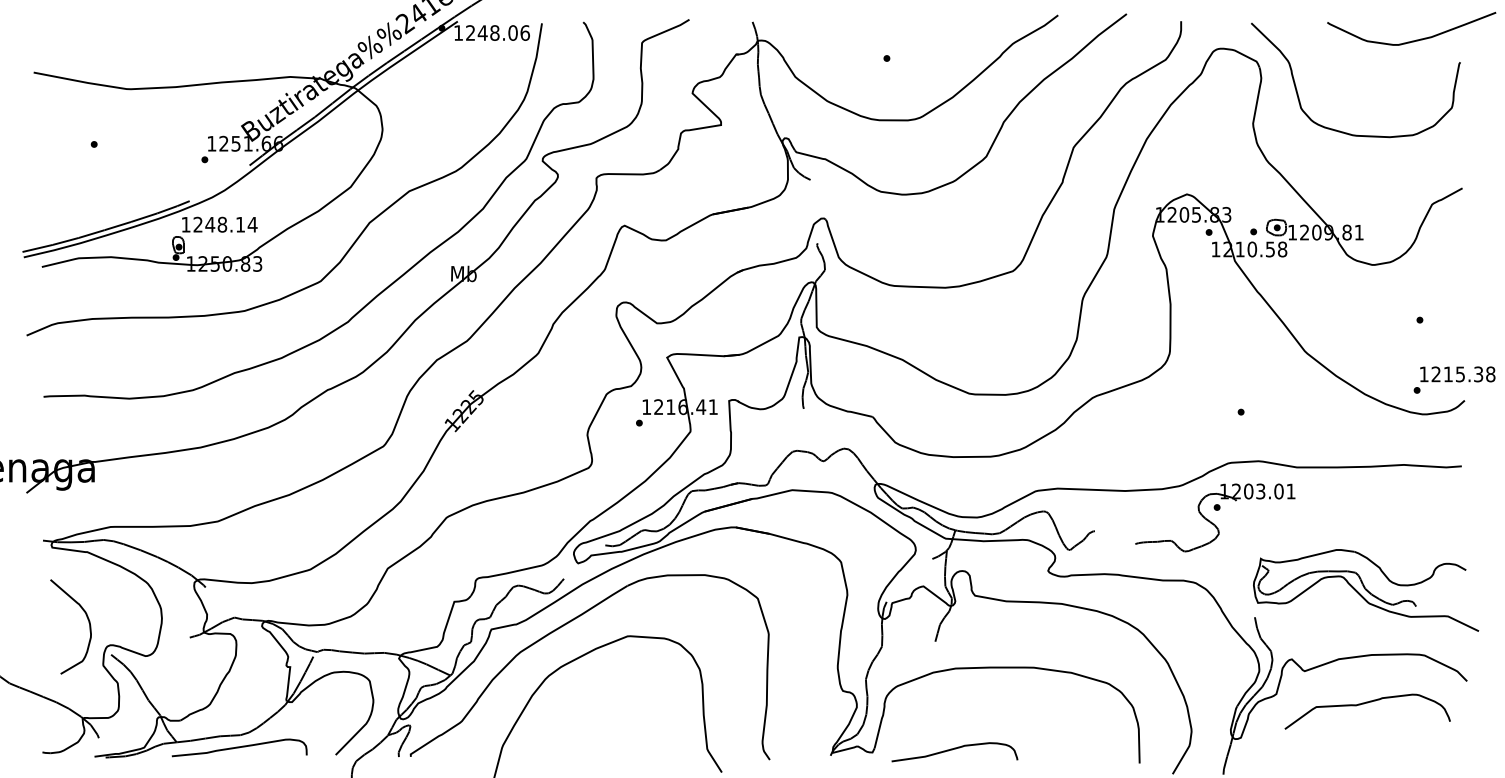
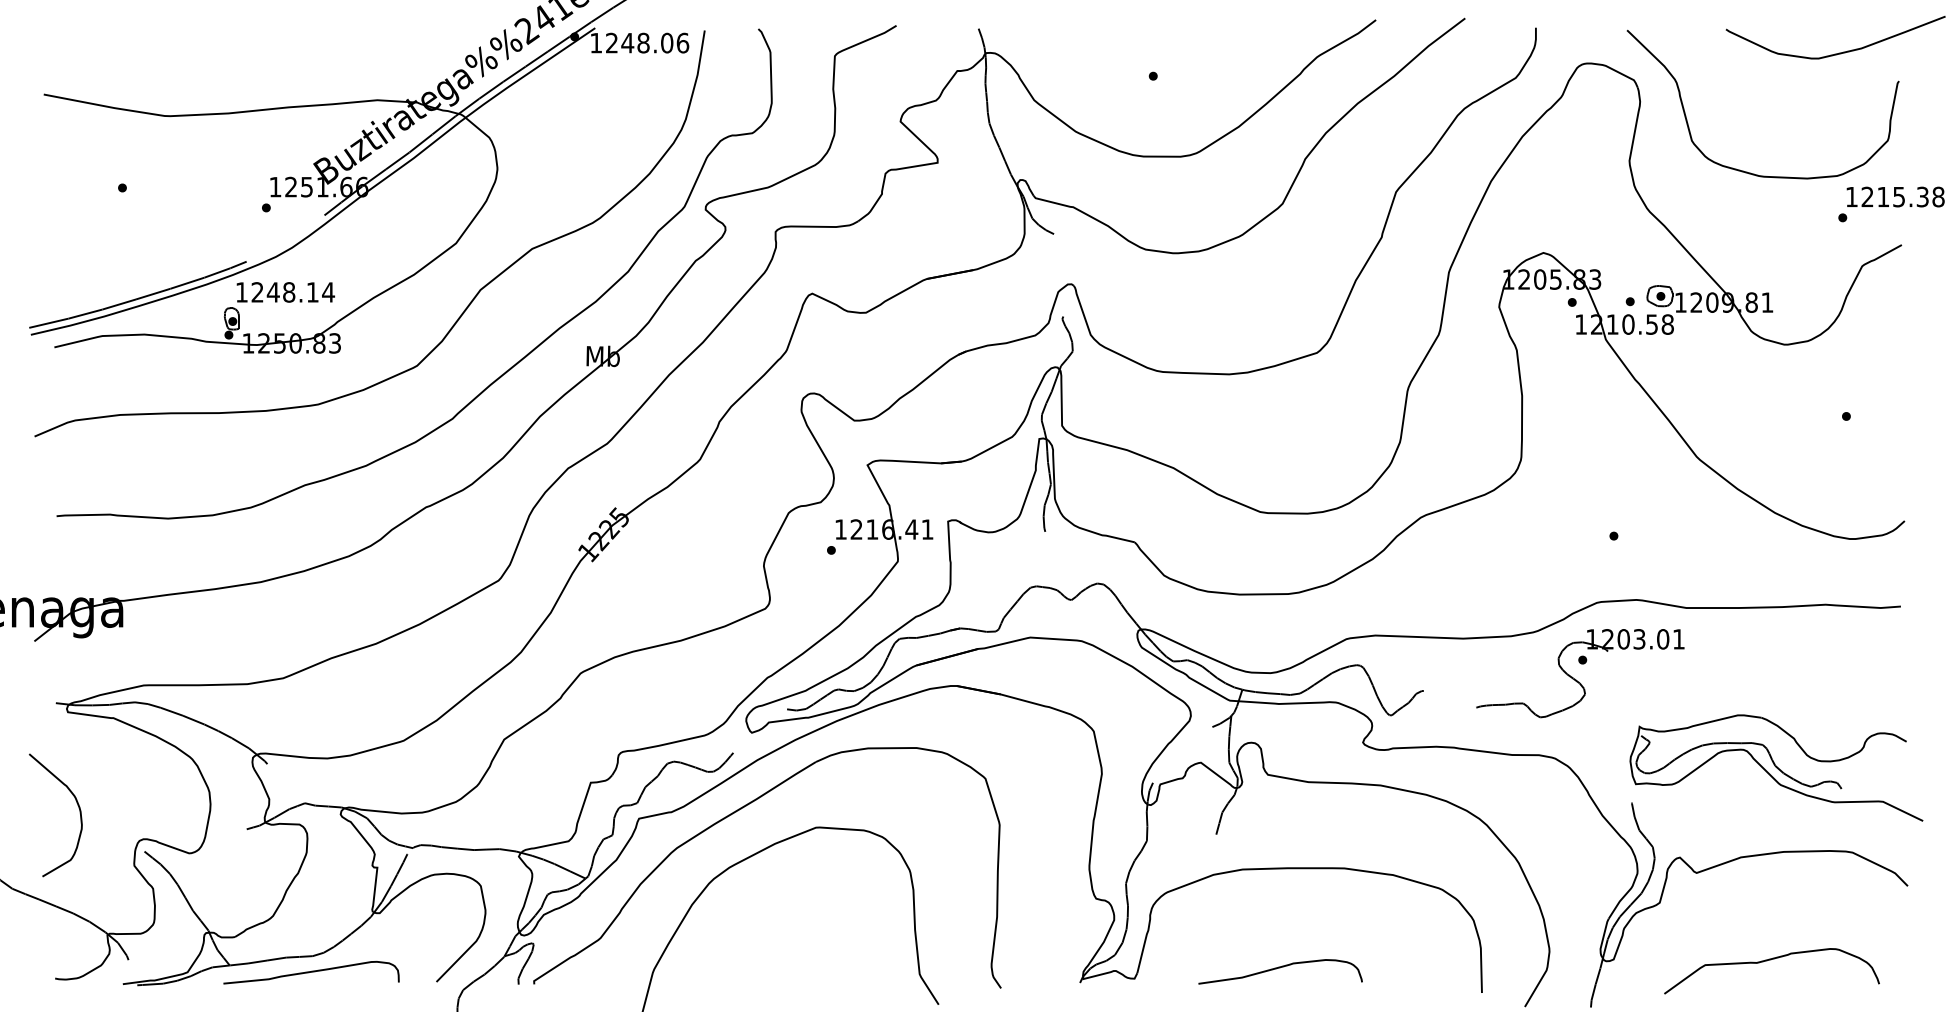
text: (1454, 379) -> (1891, 203), moved
curve: (88, 623) -> (78, 810), moved
curve: (1364, 704) -> (1767, 961), moved
curve: (952, 750) -> (1277, 969), moved

